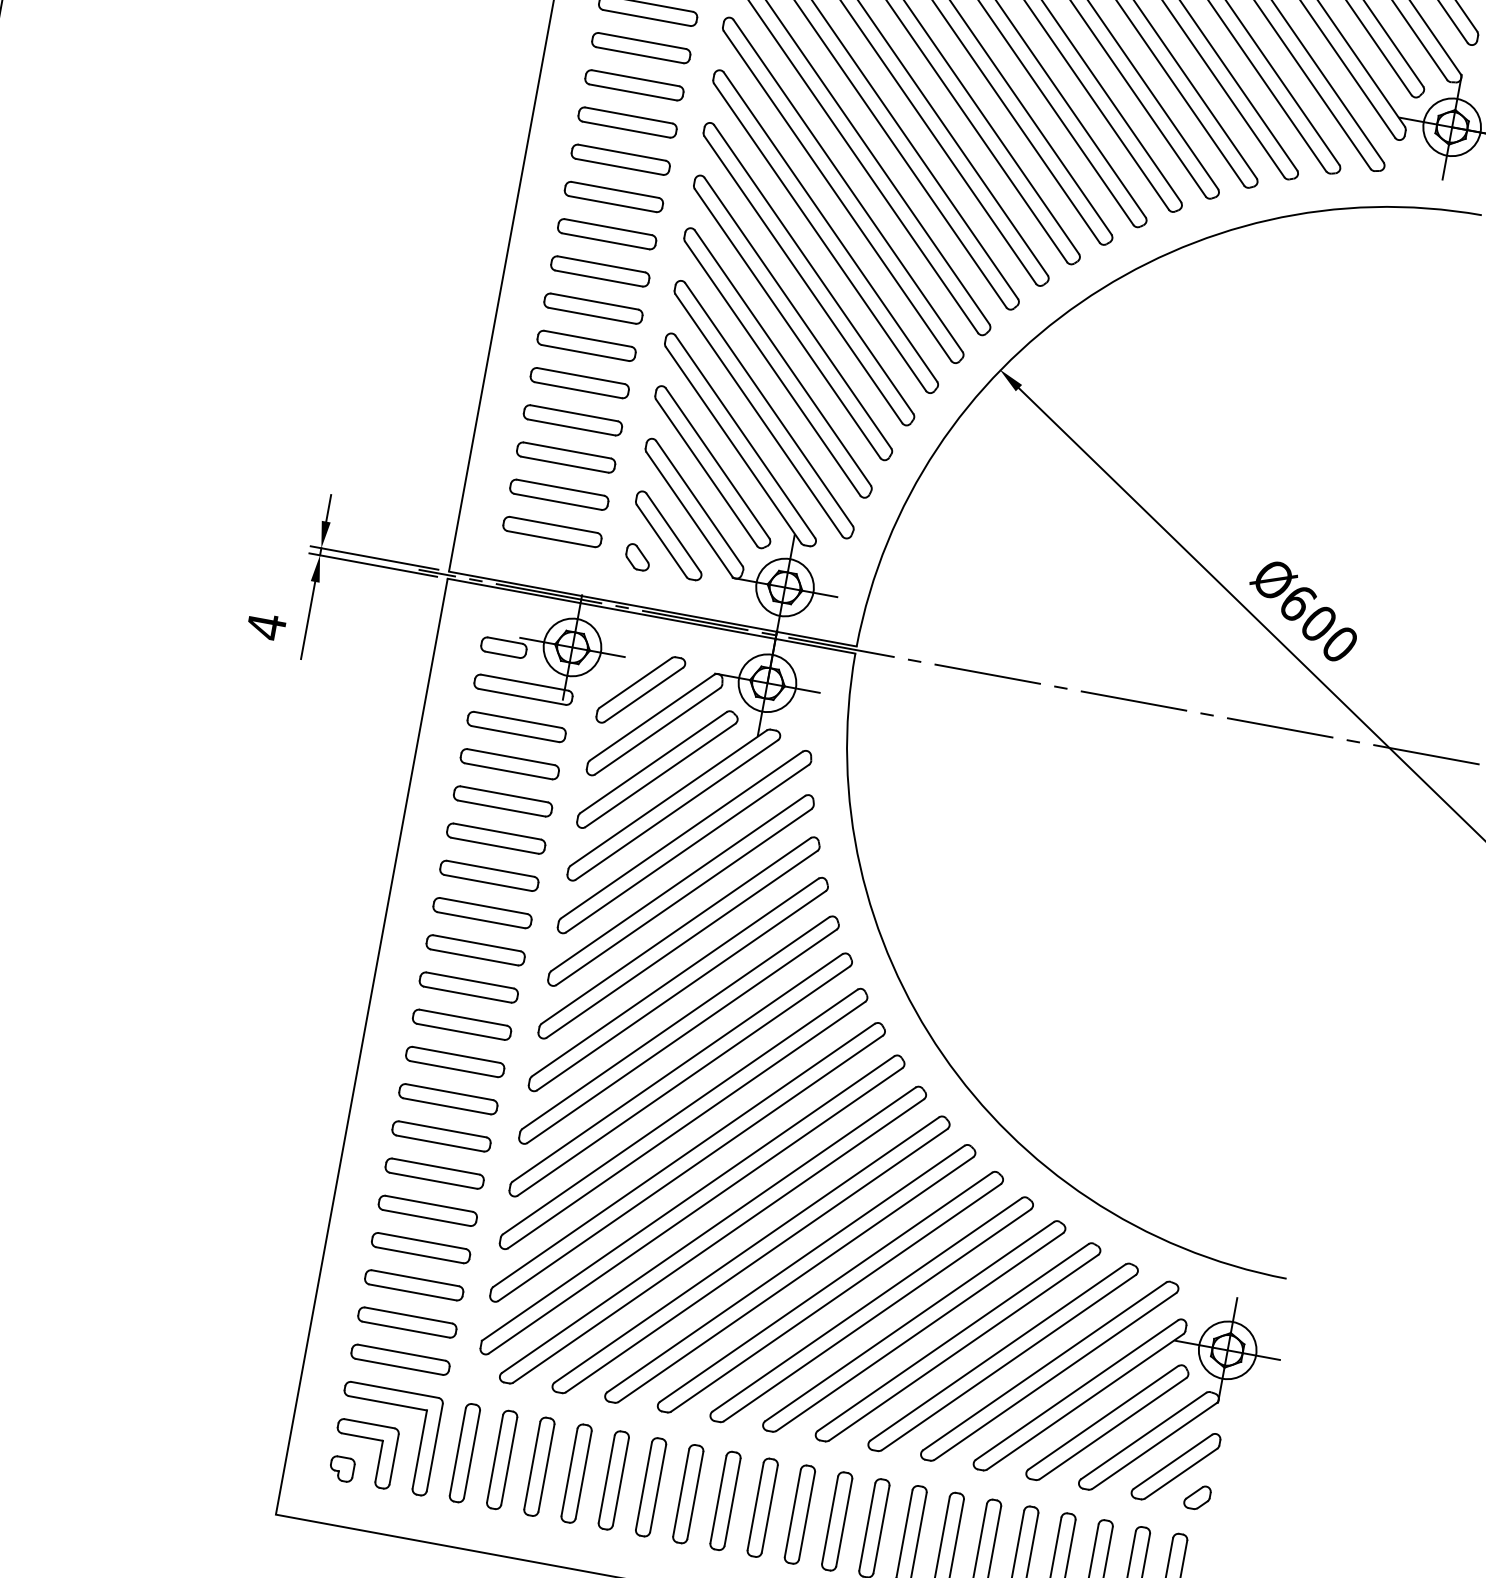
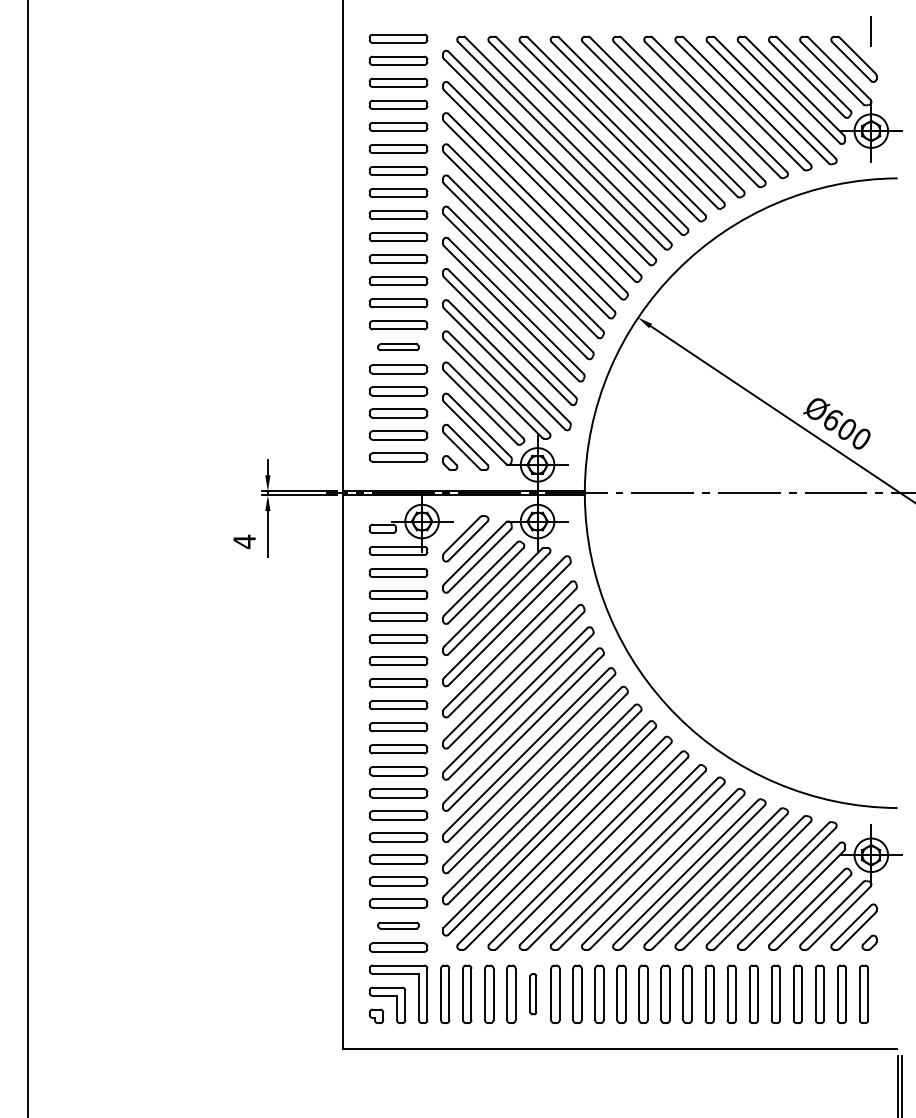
part: (586, 346) -> (398, 347), size x0.7
part: (407, 1322) -> (398, 925), size x0.7
part: (614, 1479) -> (533, 993), size x0.7

